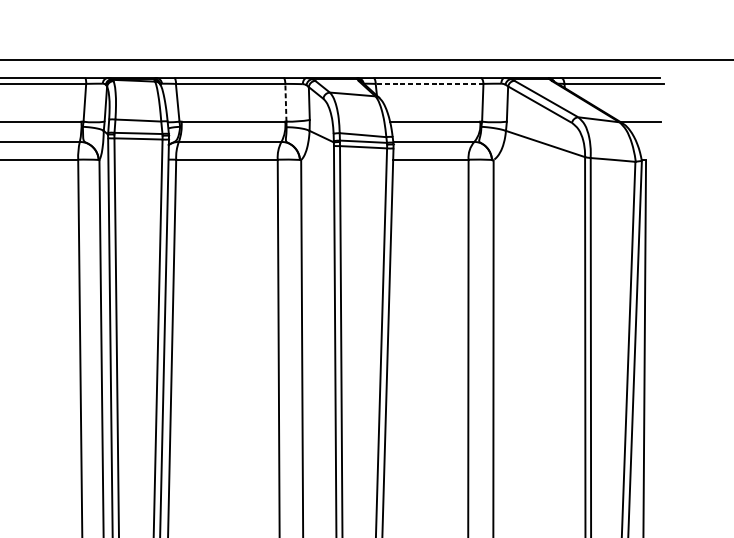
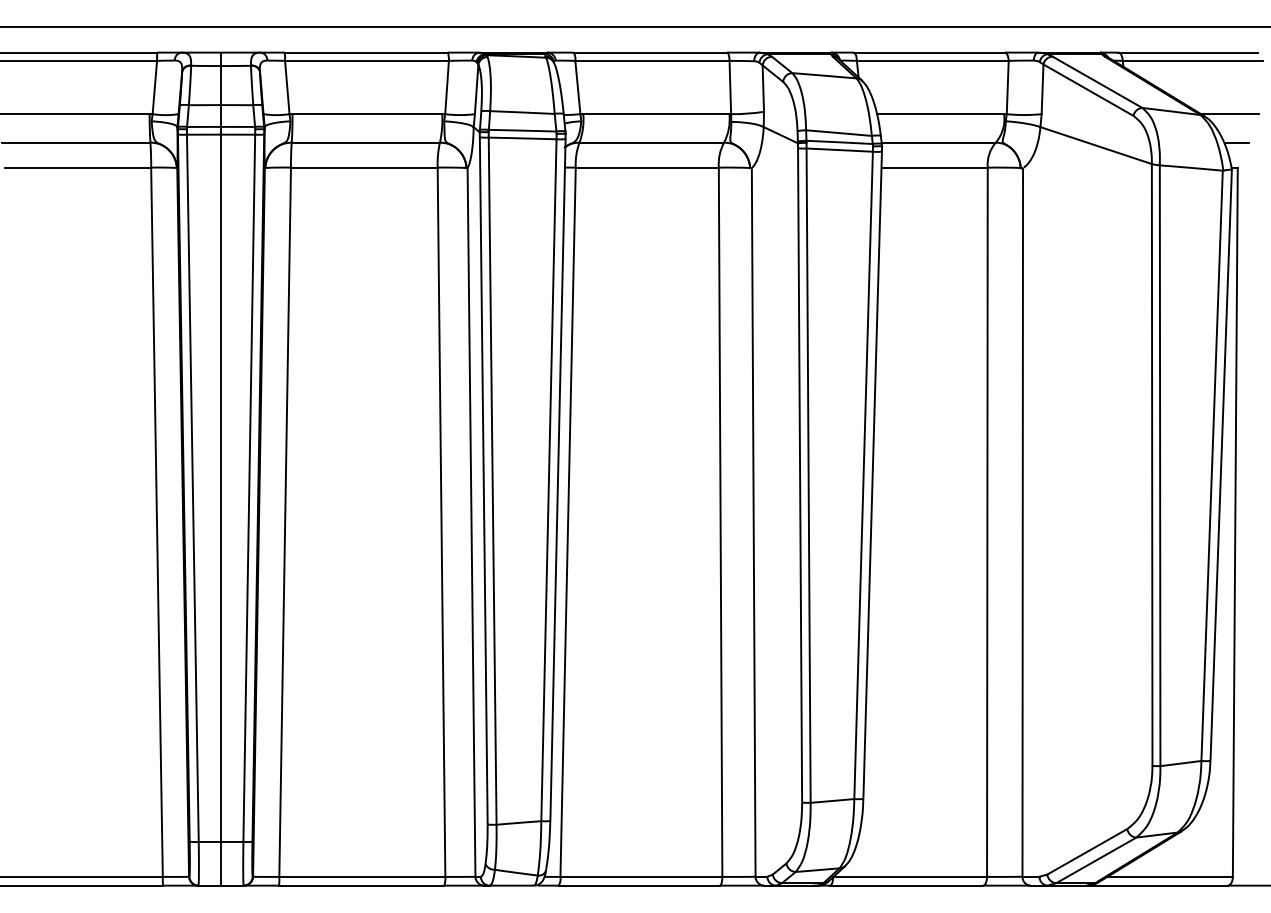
line: (429, 83) -> (932, 60), dashed -> solid
line: (286, 102) -> (730, 87), dashed -> solid
line: (645, 141) -> (1236, 142), added

